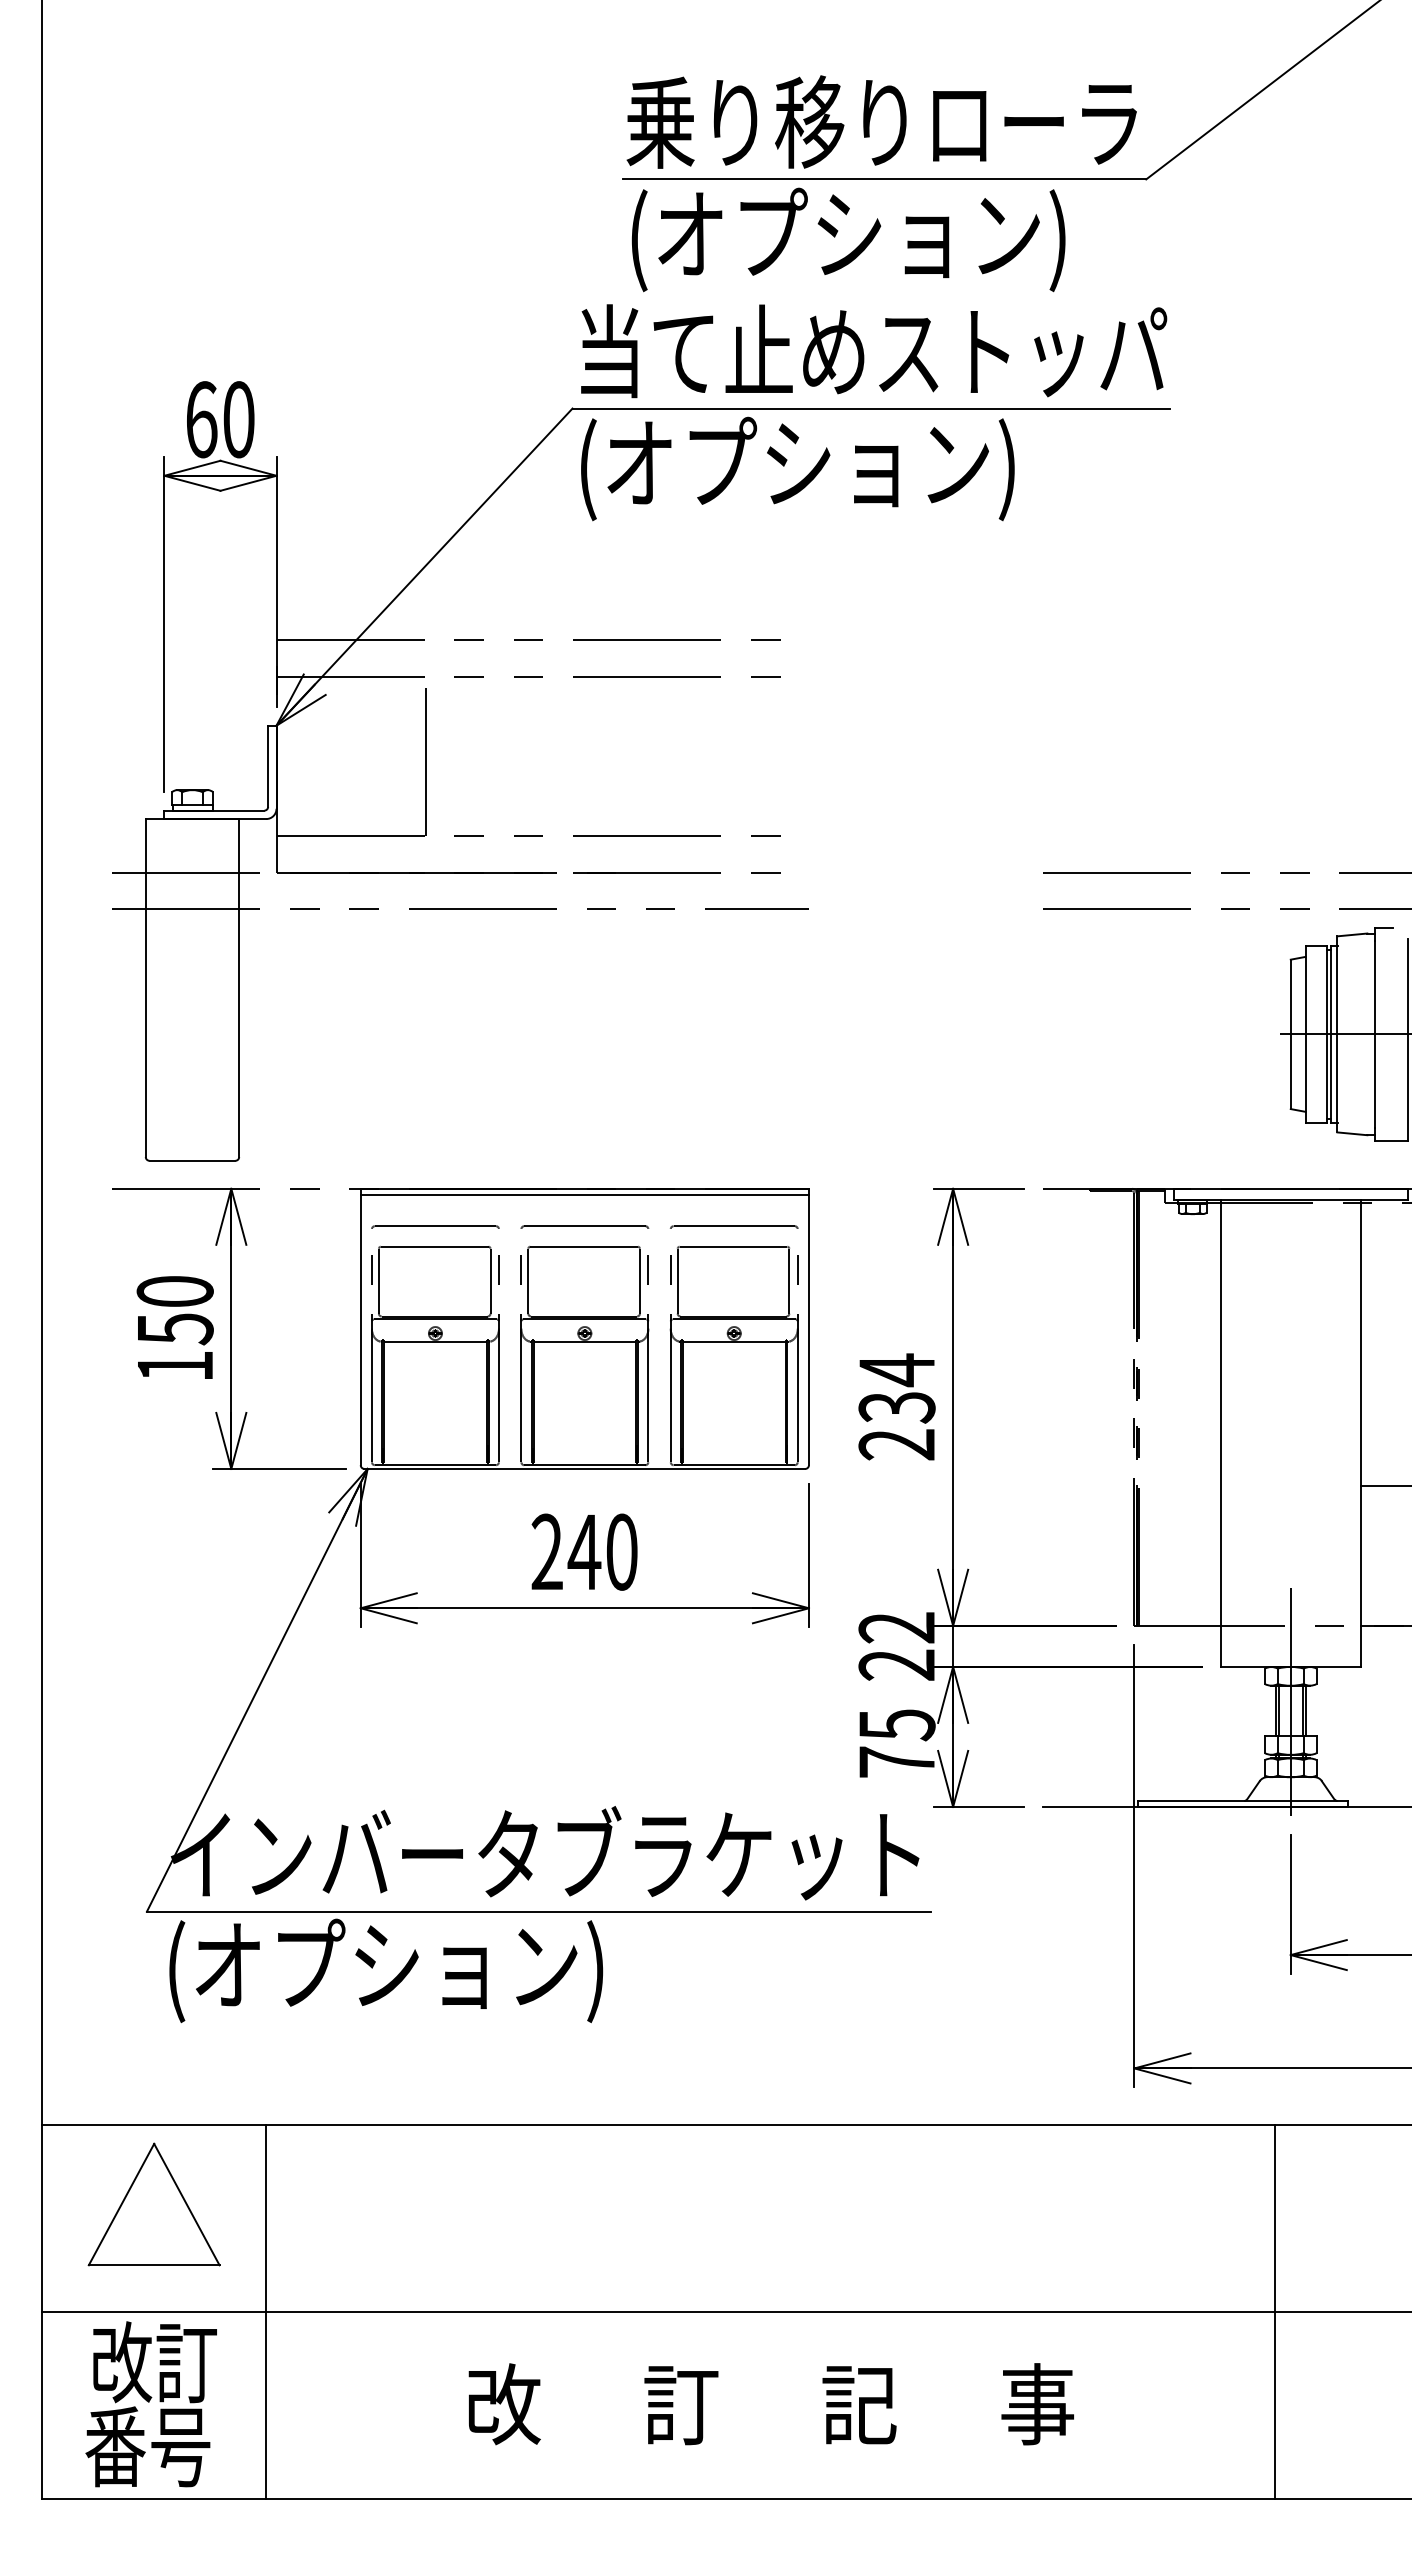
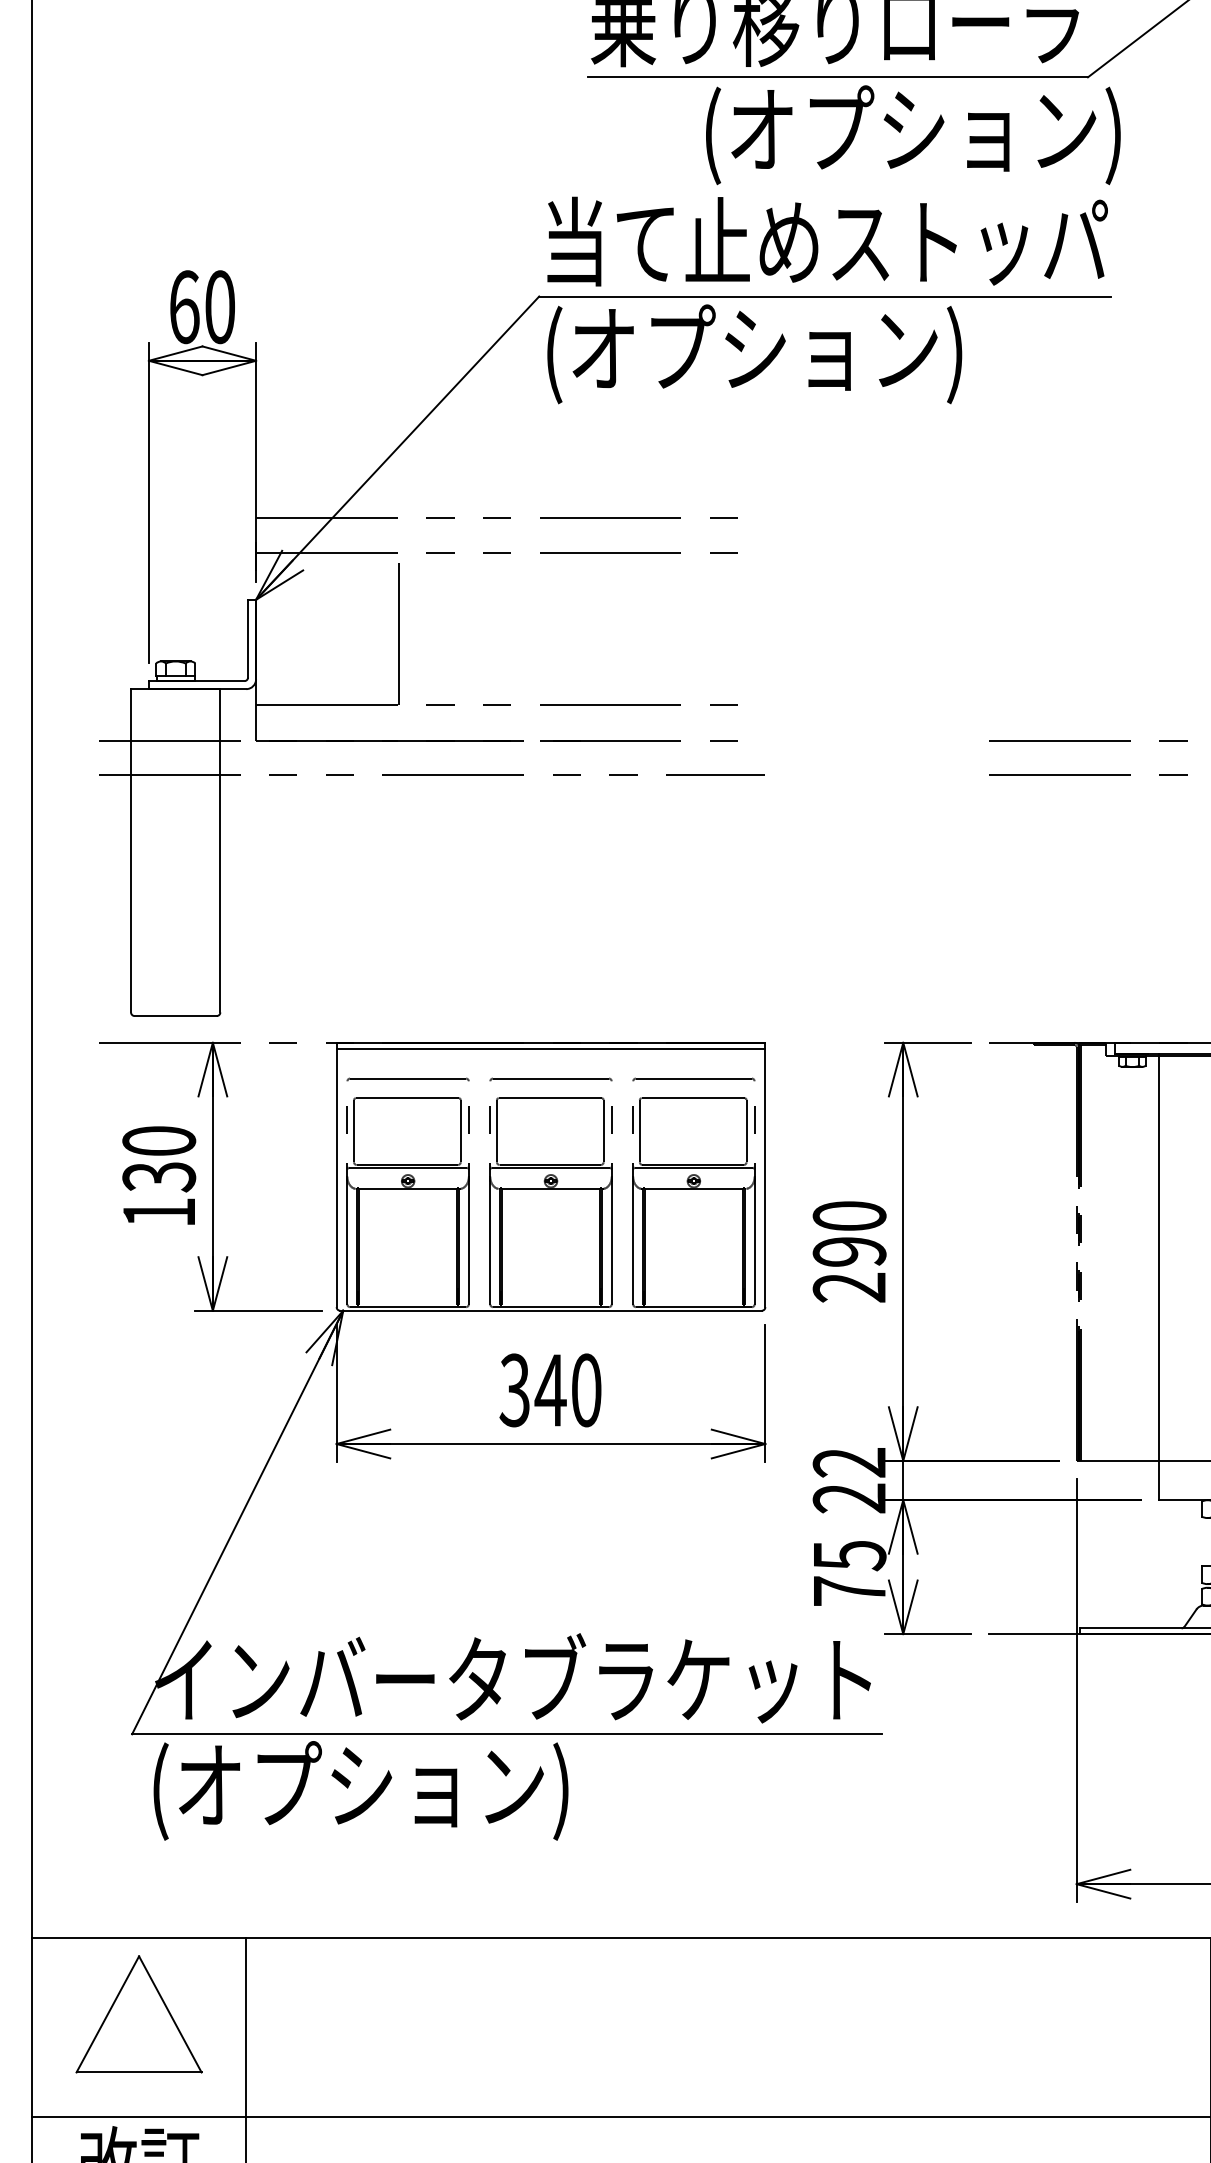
text: (848, 239) -> (913, 134), moved
text: (174, 1329) -> (158, 1177), 150 -> 130
text: (896, 1388) -> (849, 1233), 234 -> 290
text: (546, 1552) -> (514, 1390), 240 -> 340

